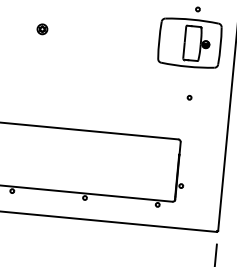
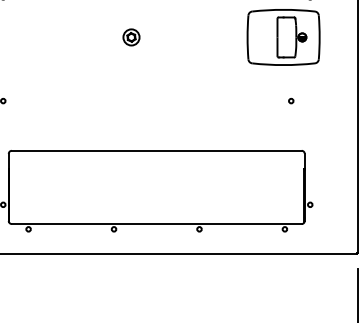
part: (41, 29) -> (130, 37), size x1.4
part: (189, 43) -> (283, 37), moved
circle: (189, 97) -> (291, 100), moved

